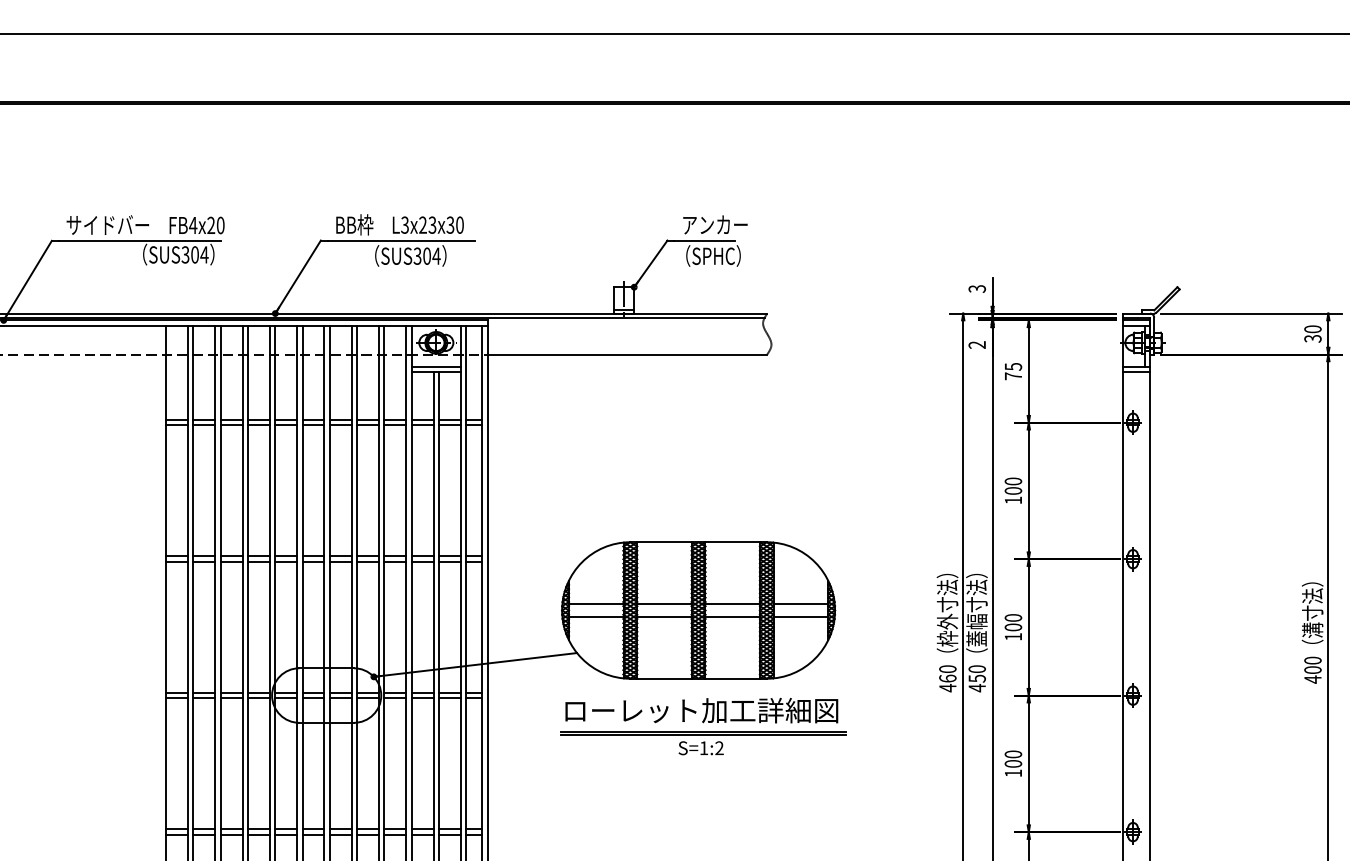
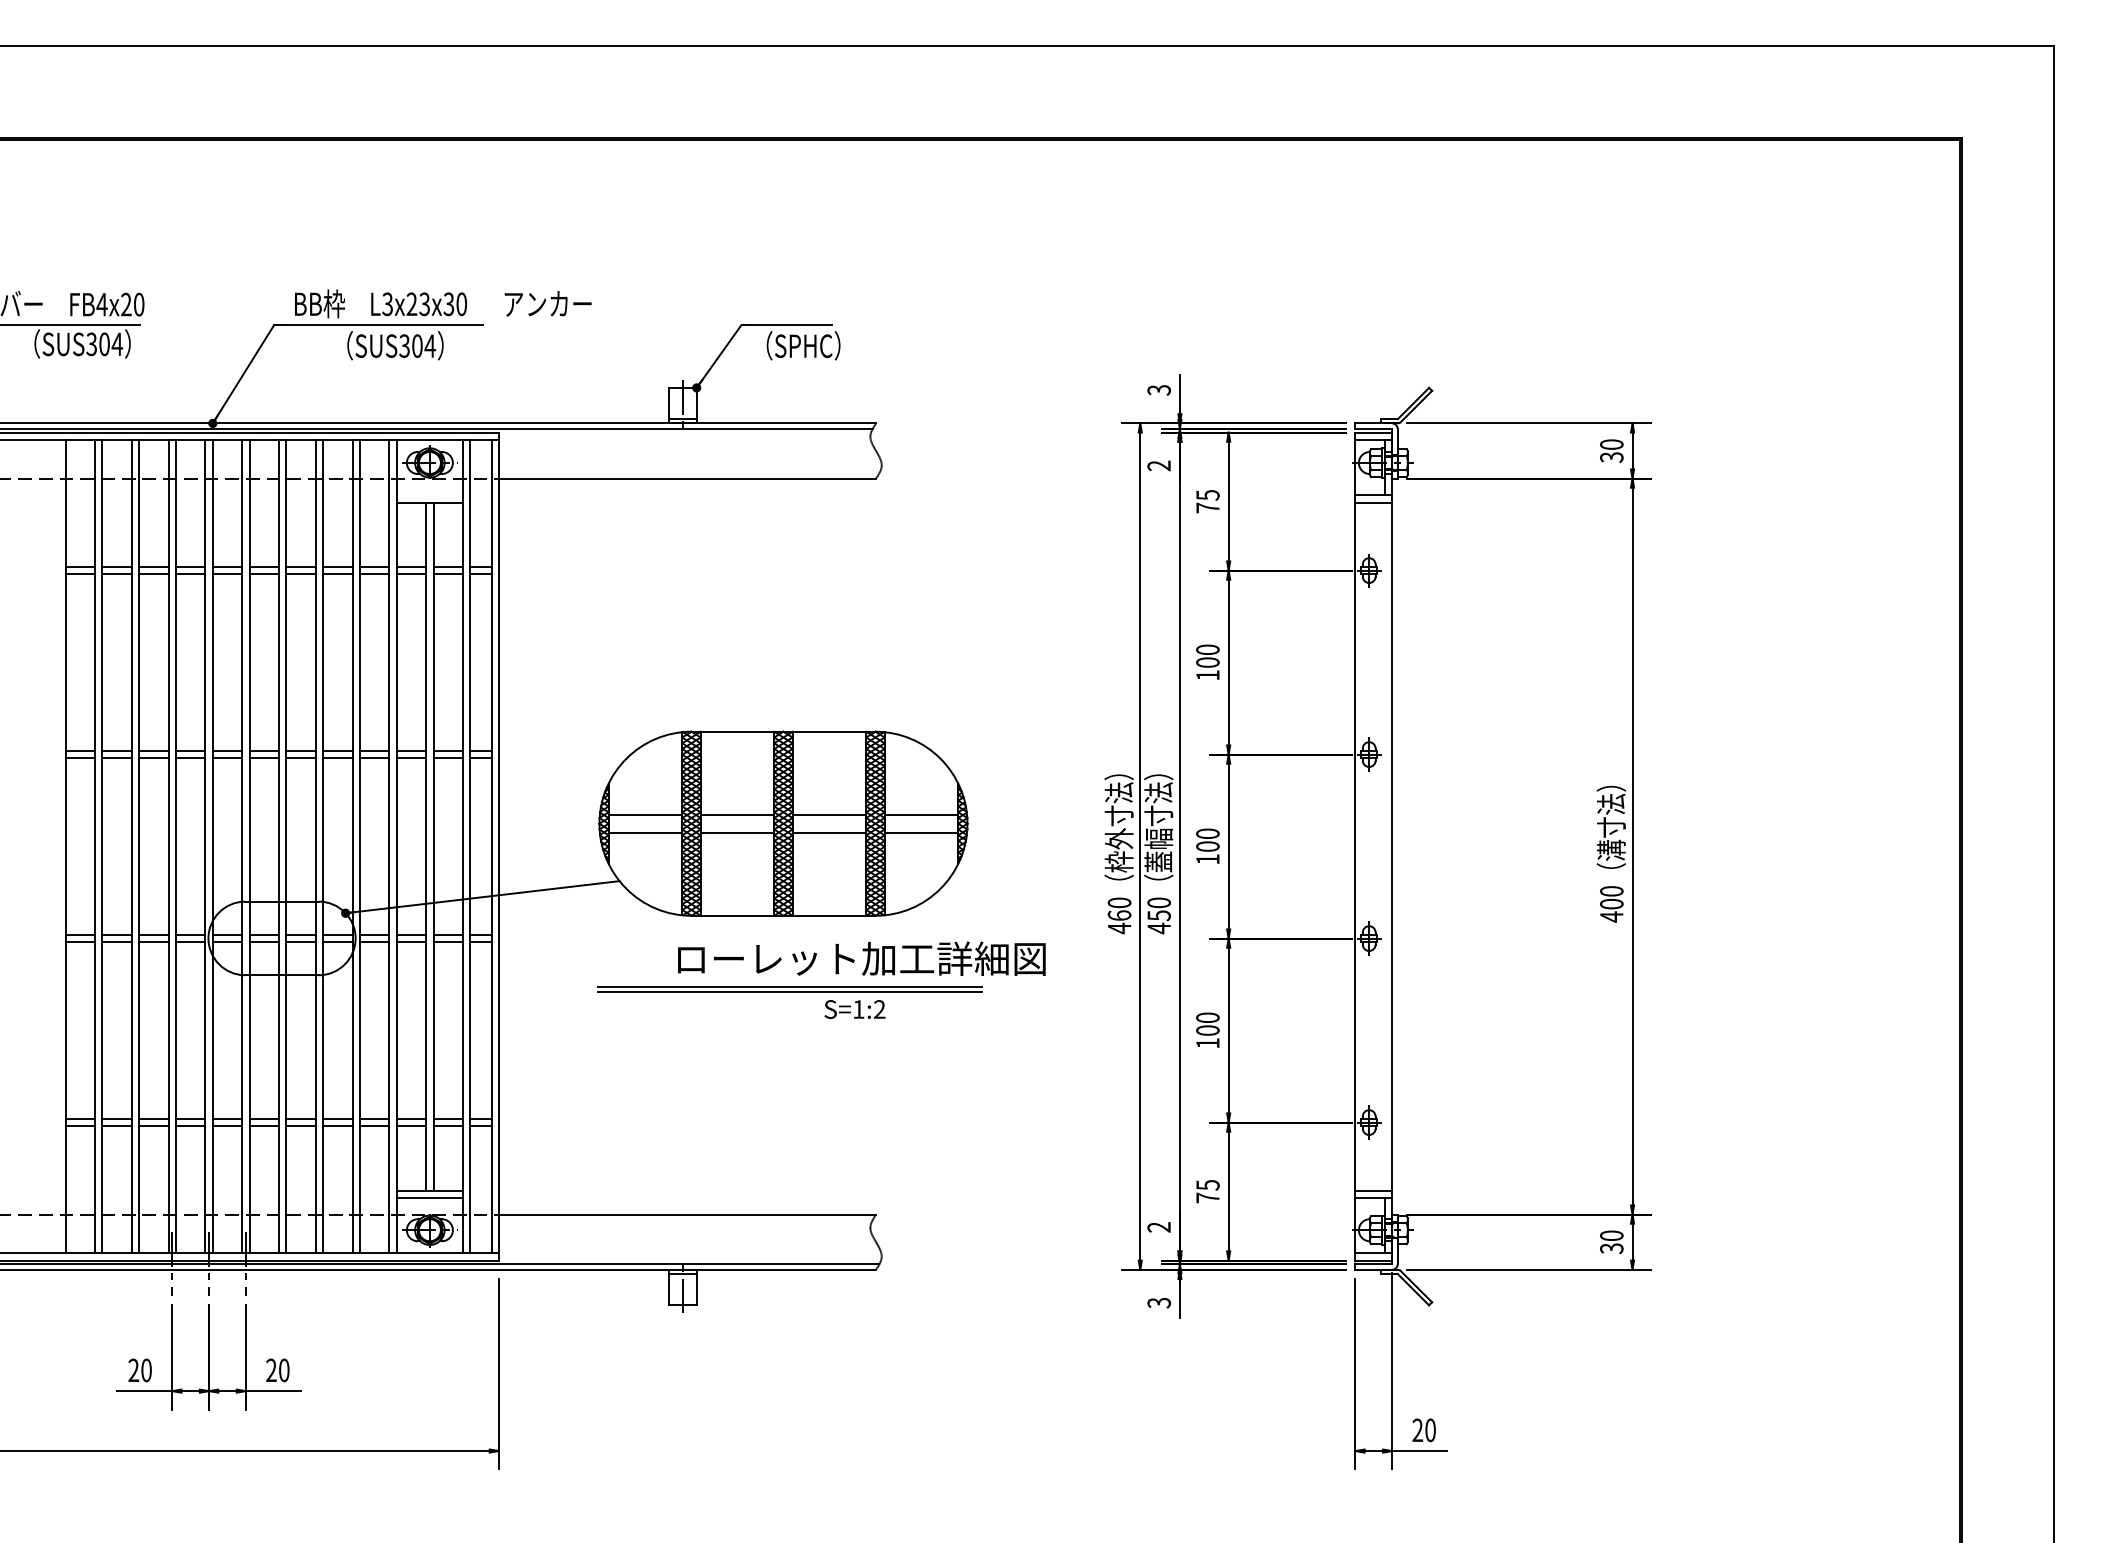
text: (714, 224) -> (547, 303), moved
line: (436, 367) -> (429, 495), removed
text: (701, 710) -> (861, 958), moved
text: (700, 748) -> (854, 1009), moved

